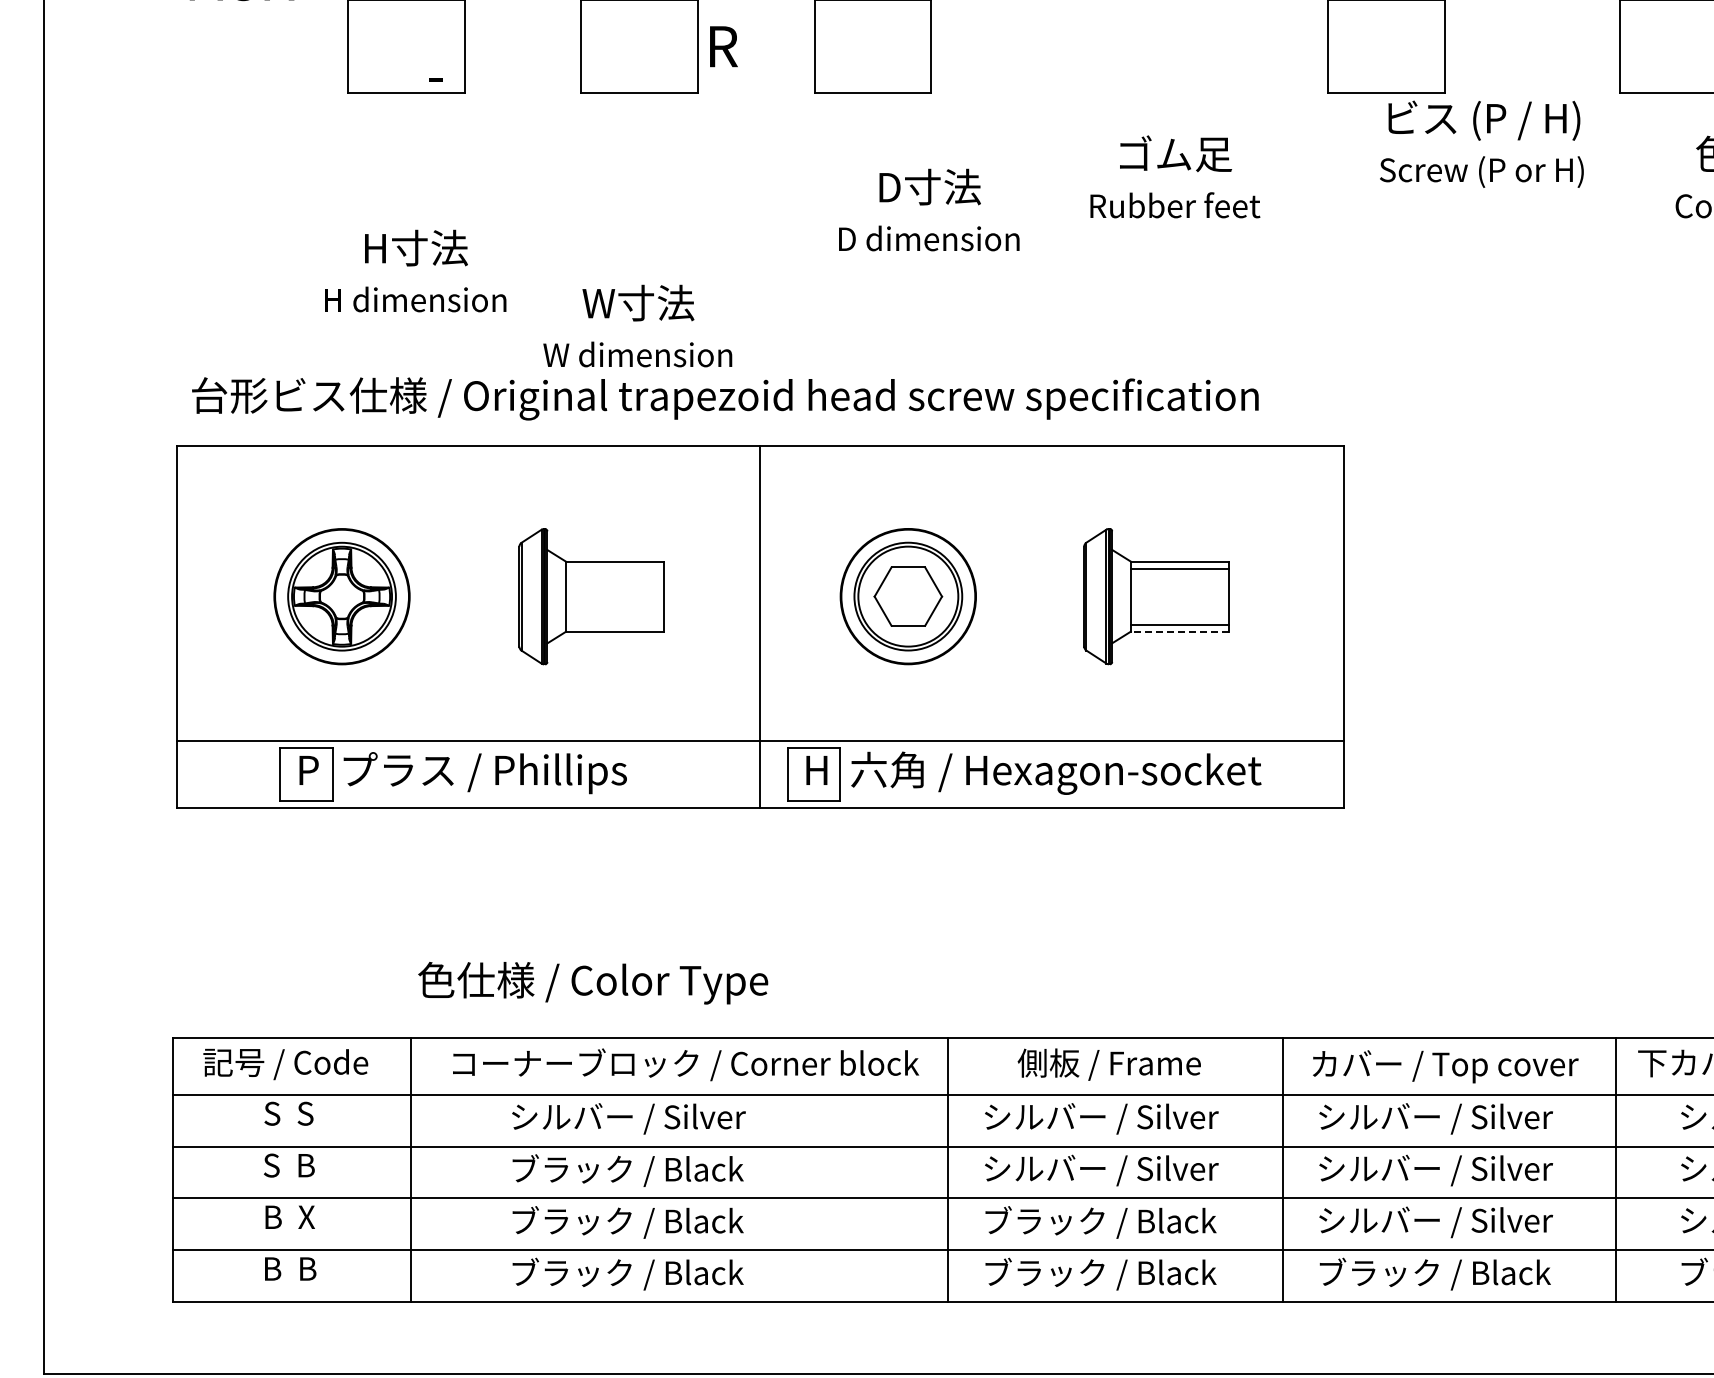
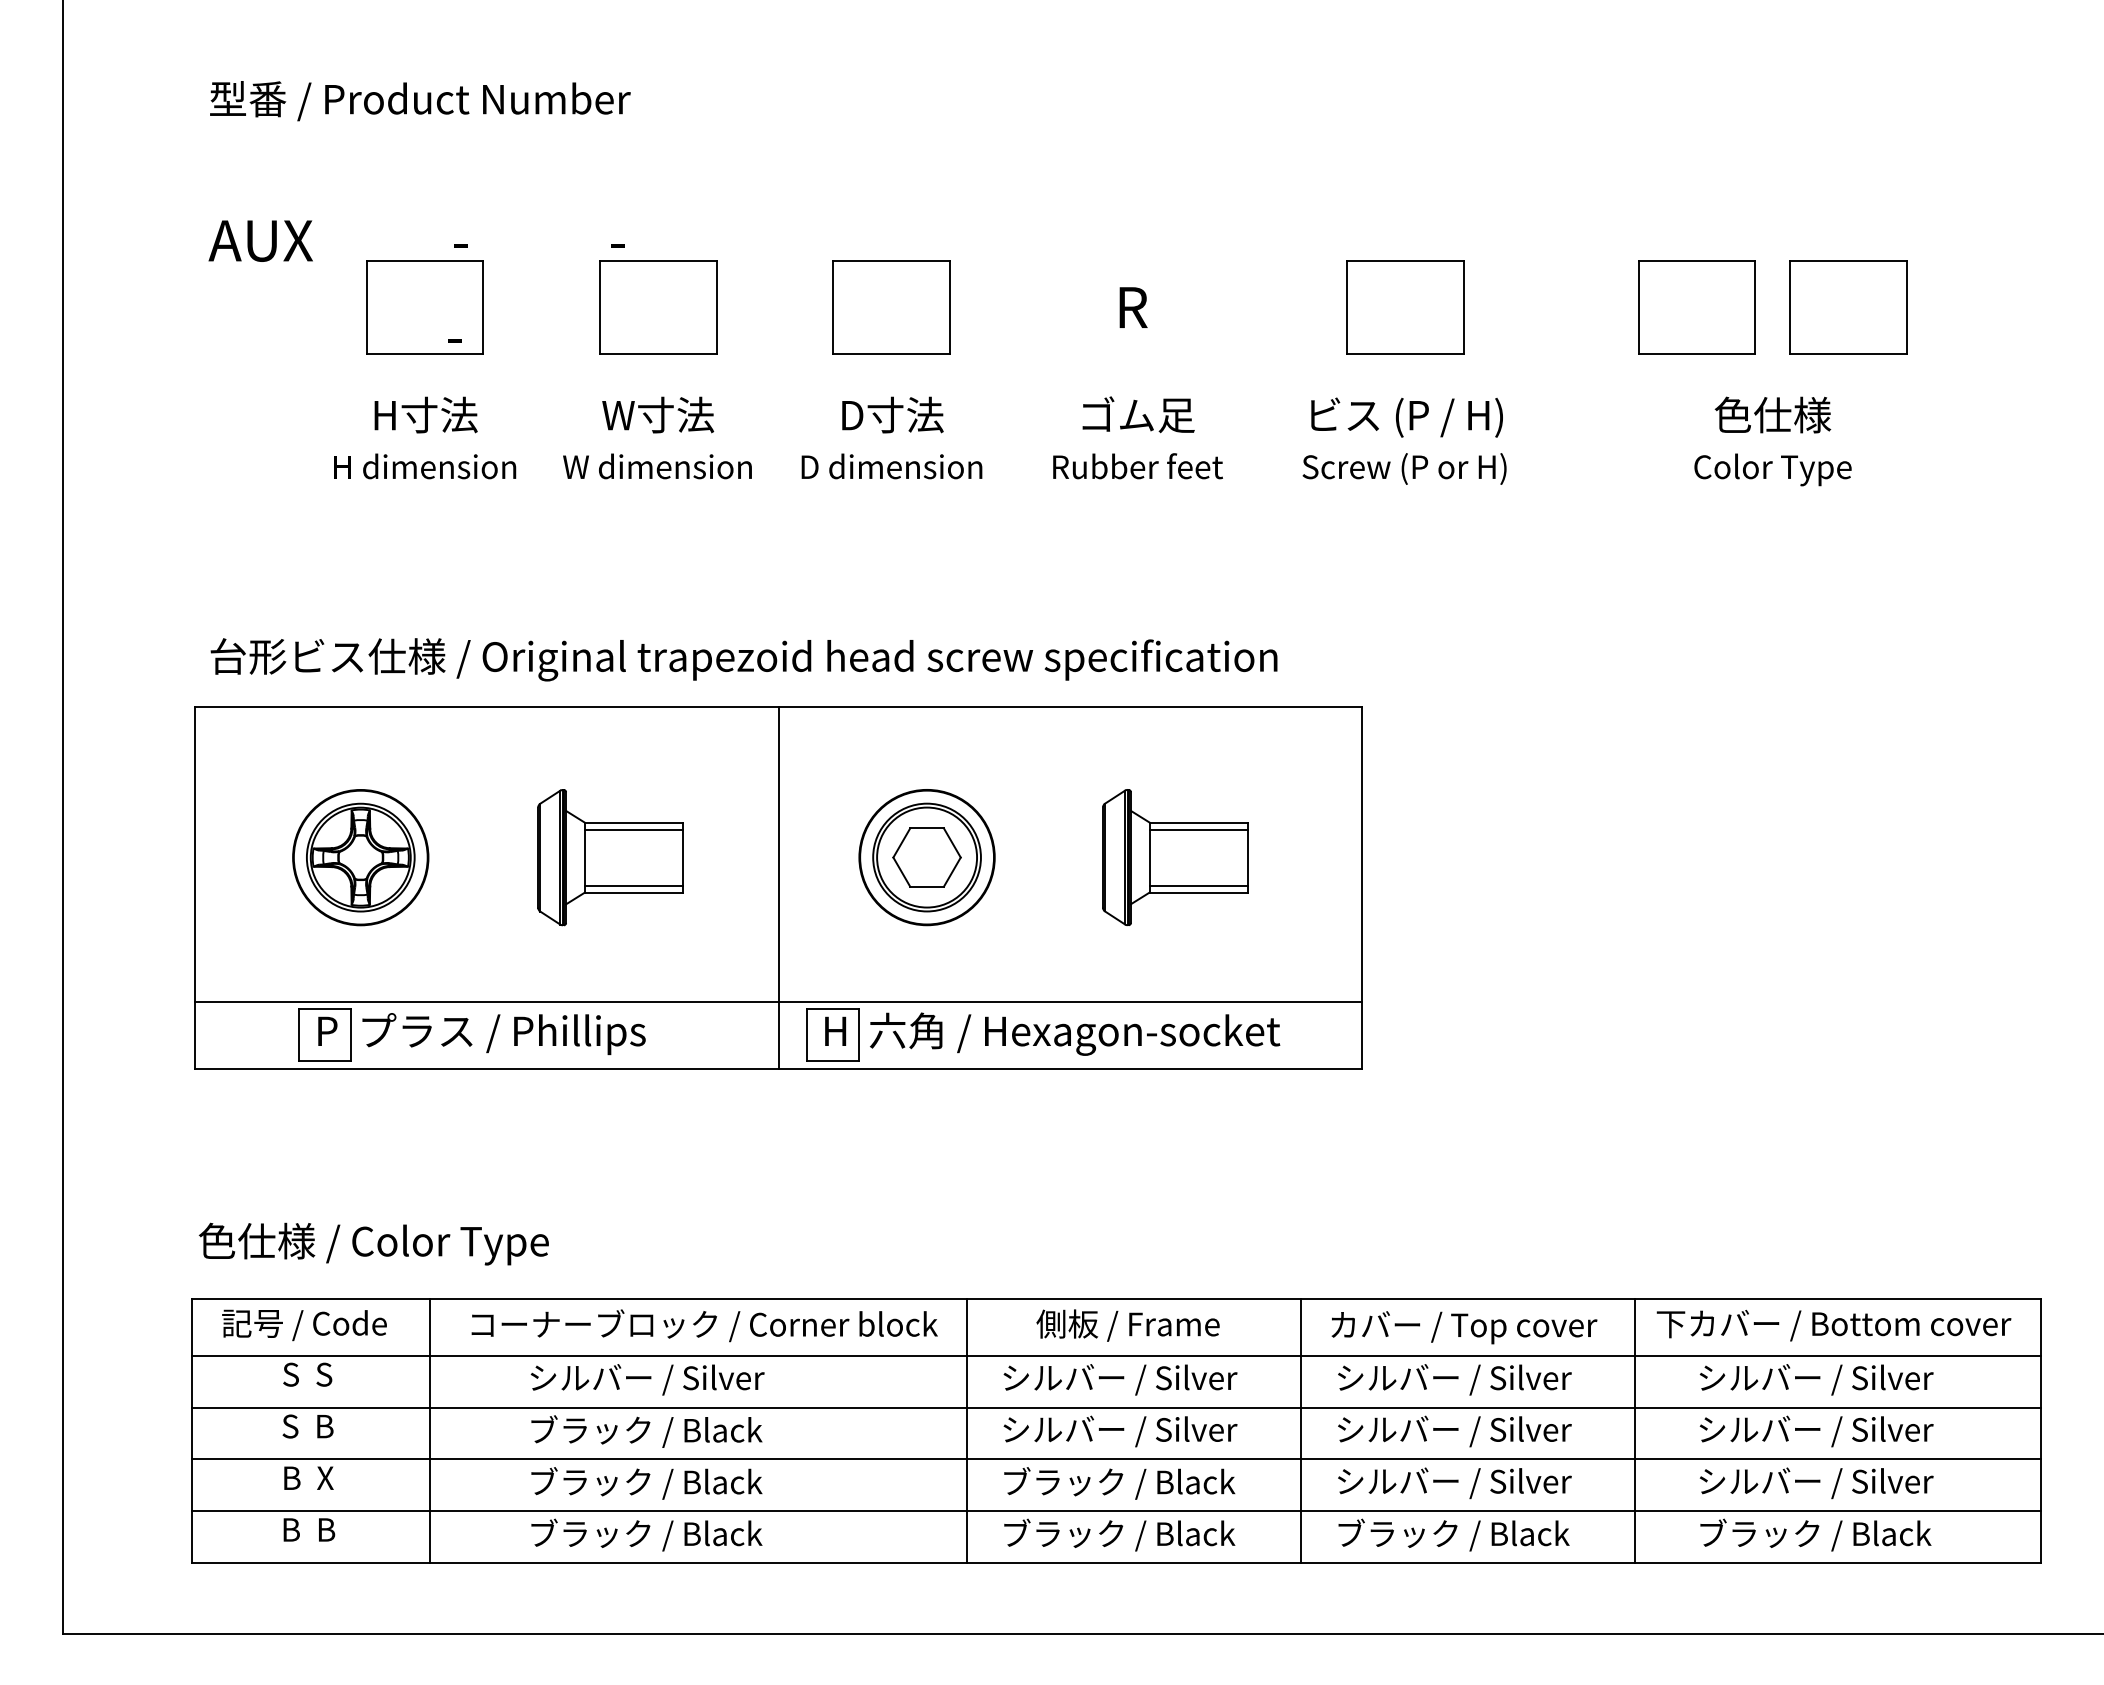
text: (723, 46) -> (1133, 307), moved
text: (1481, 143) -> (1404, 440), moved
text: (1174, 176) -> (1137, 437), moved
text: (928, 209) -> (891, 437), moved
text: (415, 270) -> (425, 437), moved
text: (637, 325) -> (657, 437), moved
line: (614, 568) -> (633, 829), added
line: (614, 624) -> (633, 885), added
line: (1179, 631) -> (1198, 892), dashed -> solid
text: (592, 982) -> (373, 1243), moved

